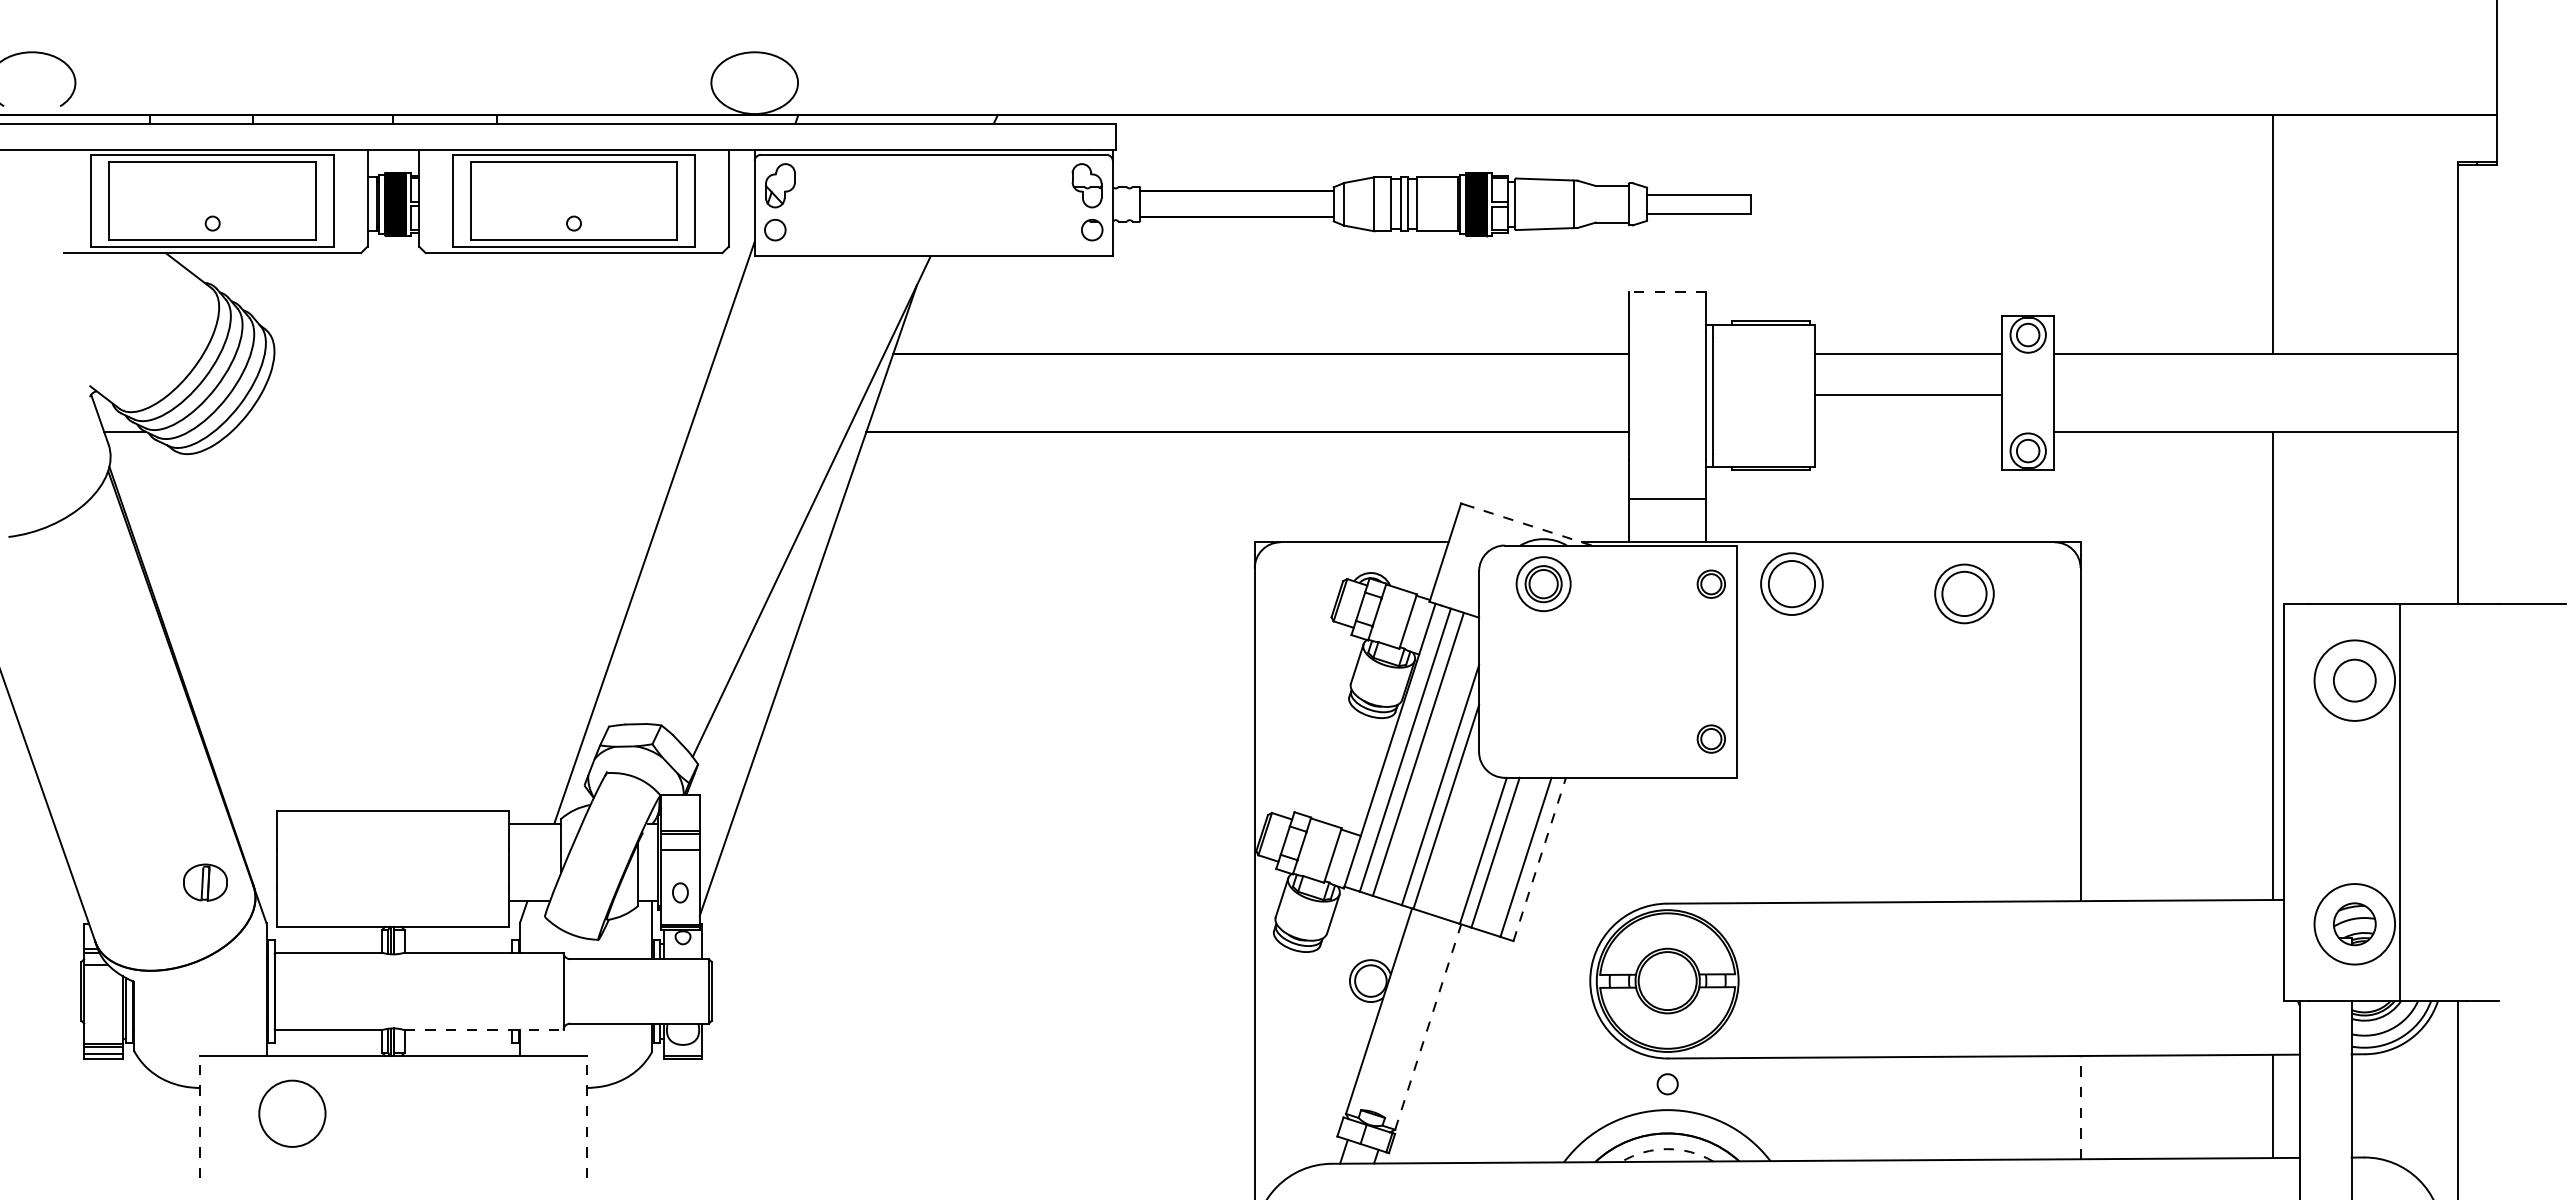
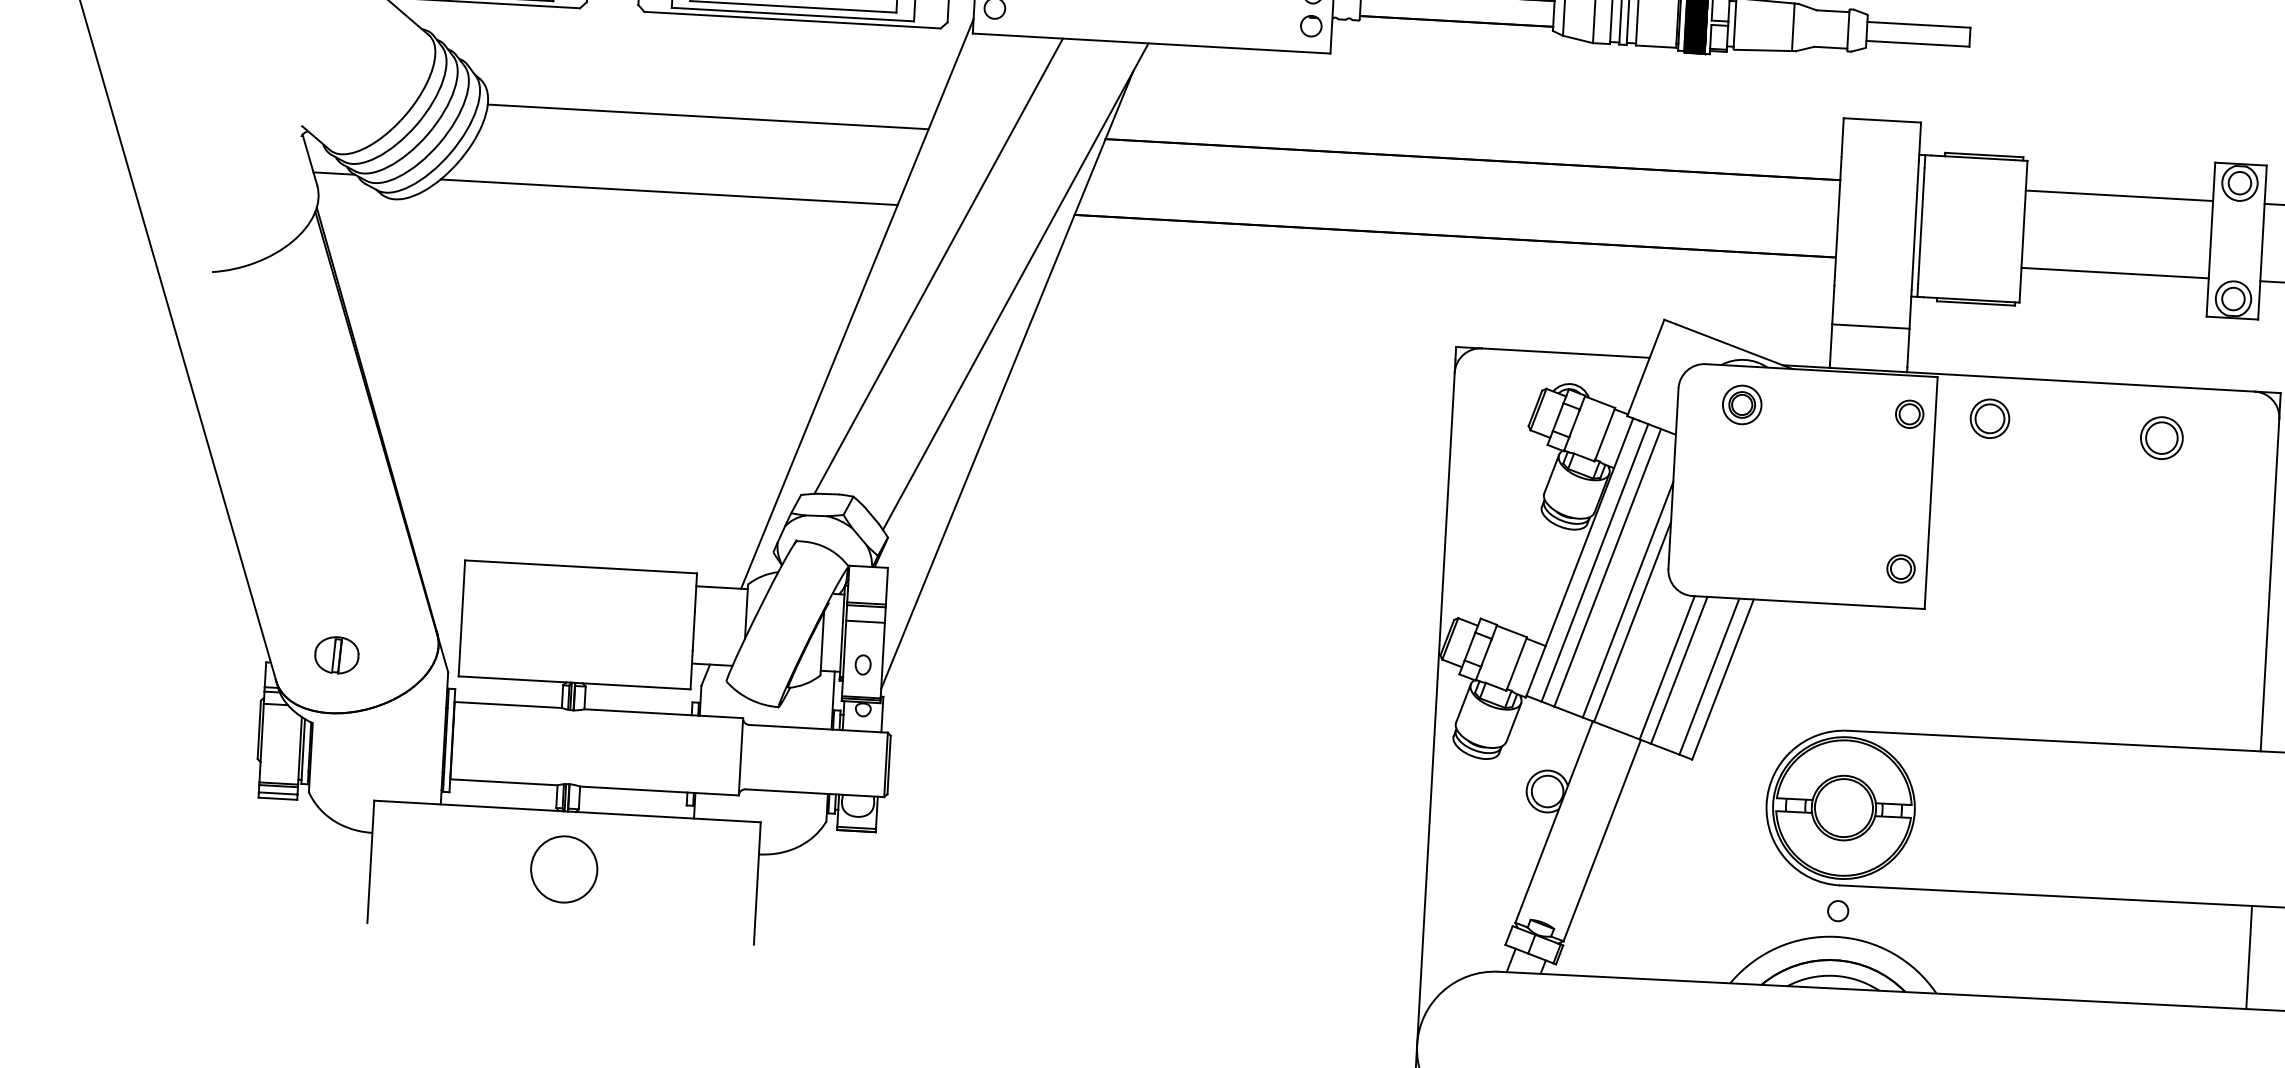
line: (1667, 292) -> (1882, 120), dashed -> solid
line: (494, 354) -> (707, 117), added
line: (1908, 394) -> (2115, 272), moved
line: (460, 431) -> (669, 191), added
line: (733, 490) -> (938, 266), added
line: (1532, 526) -> (1734, 346), dashed -> solid
part: (1543, 584) -> (1742, 405), size x0.71
part: (1791, 584) -> (1989, 419), size x0.62
part: (1964, 593) -> (2161, 437), size x0.71
line: (1539, 859) -> (1722, 679), dashed -> solid
part: (205, 882) -> (336, 655), moved
line: (1428, 1027) -> (1602, 841), dashed -> solid
line: (484, 1030) -> (659, 791), dashed -> solid
line: (2080, 1107) -> (2249, 957), dashed -> solid
circle: (292, 1113) -> (564, 869), moved
line: (199, 1116) -> (370, 861), dashed -> solid
line: (586, 1116) -> (756, 882), dashed -> solid
arc: (1667, 1149) -> (1834, 976), dashed -> solid

